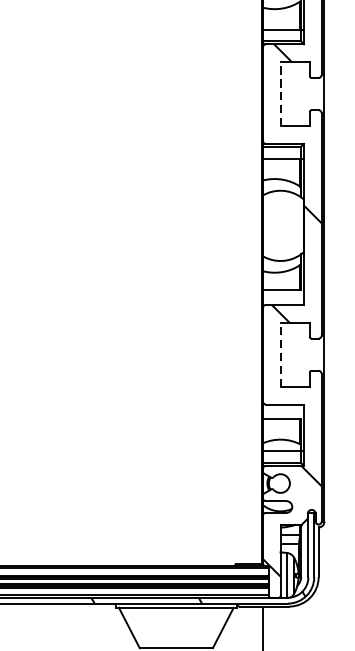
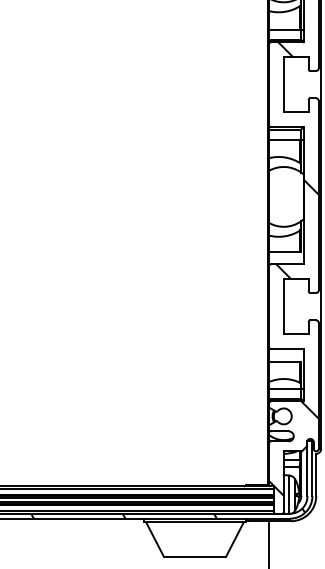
line: (280, 93) -> (283, 84), dashed -> solid
line: (280, 354) -> (283, 306), dashed -> solid

